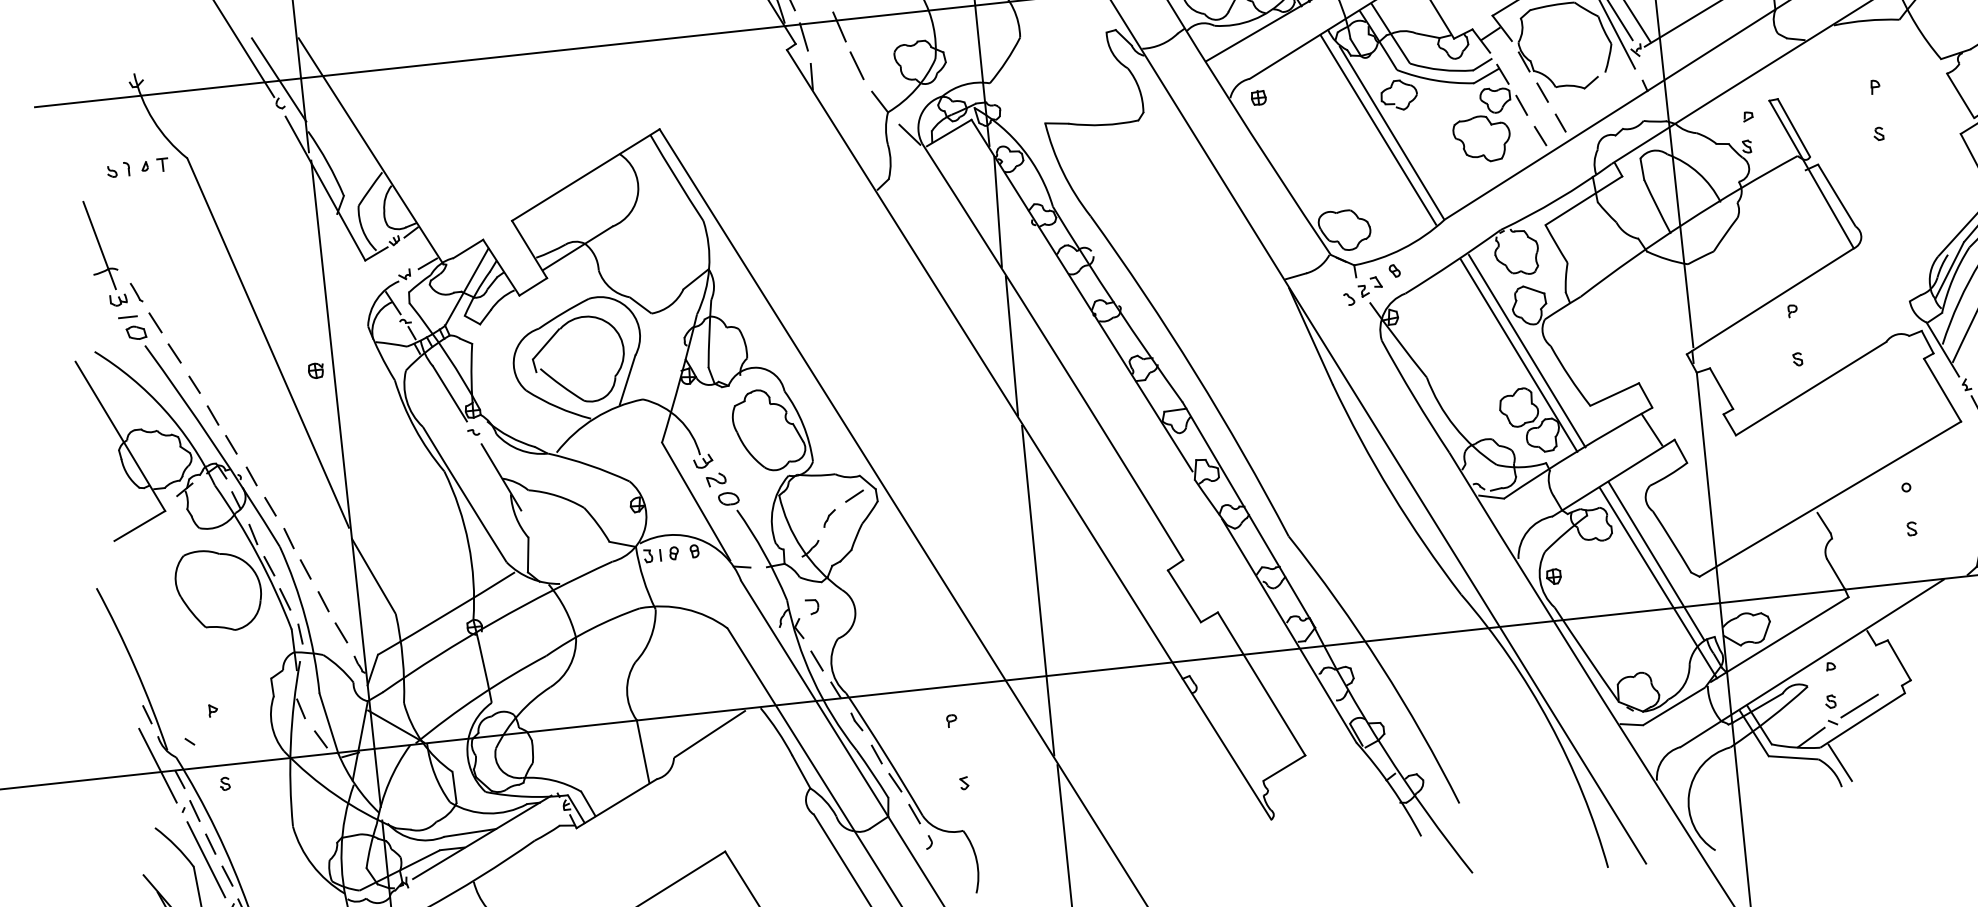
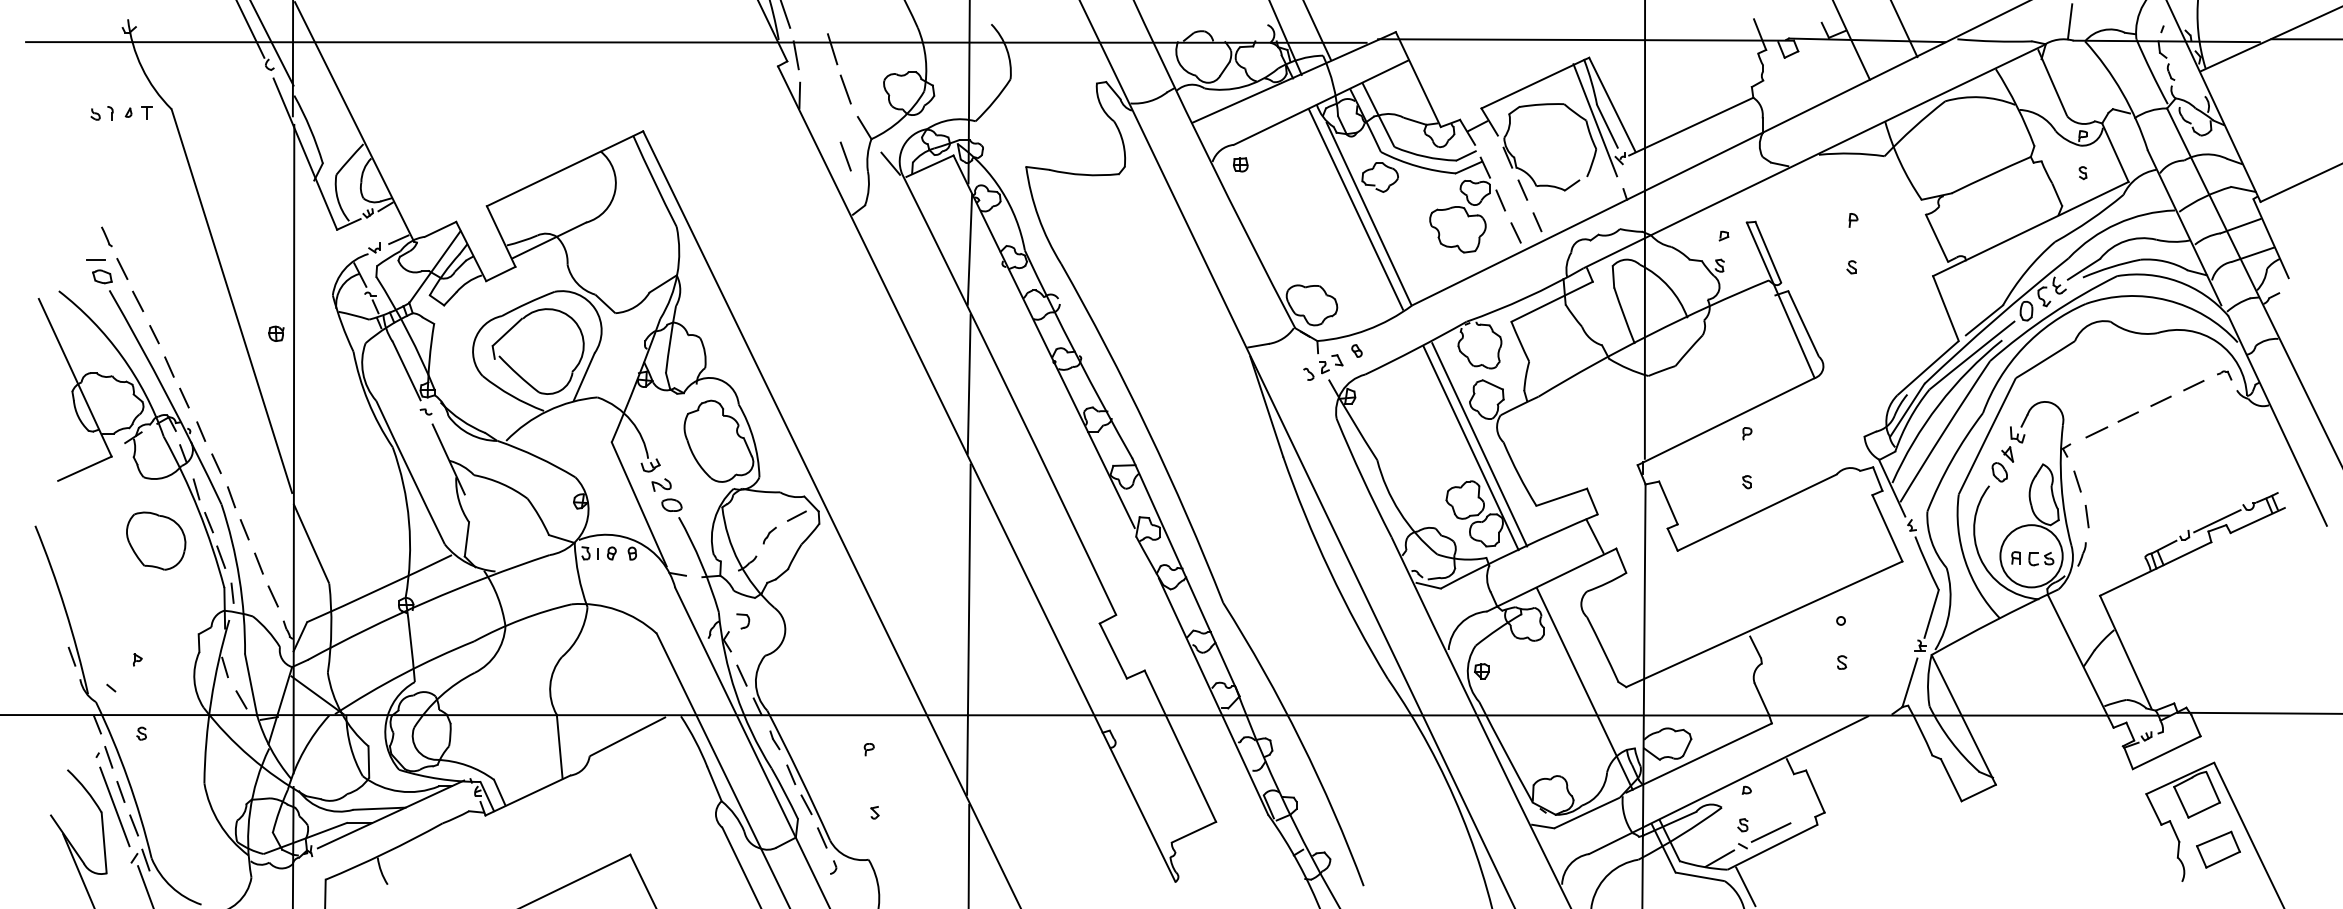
line: (864, 132) -> (845, 156), added
part: (105, 253) -> (80, 194), removed
line: (1656, 560) -> (1585, 666), removed
part: (217, 589) -> (155, 540), size x0.7
line: (157, 765) -> (76, 708), removed

